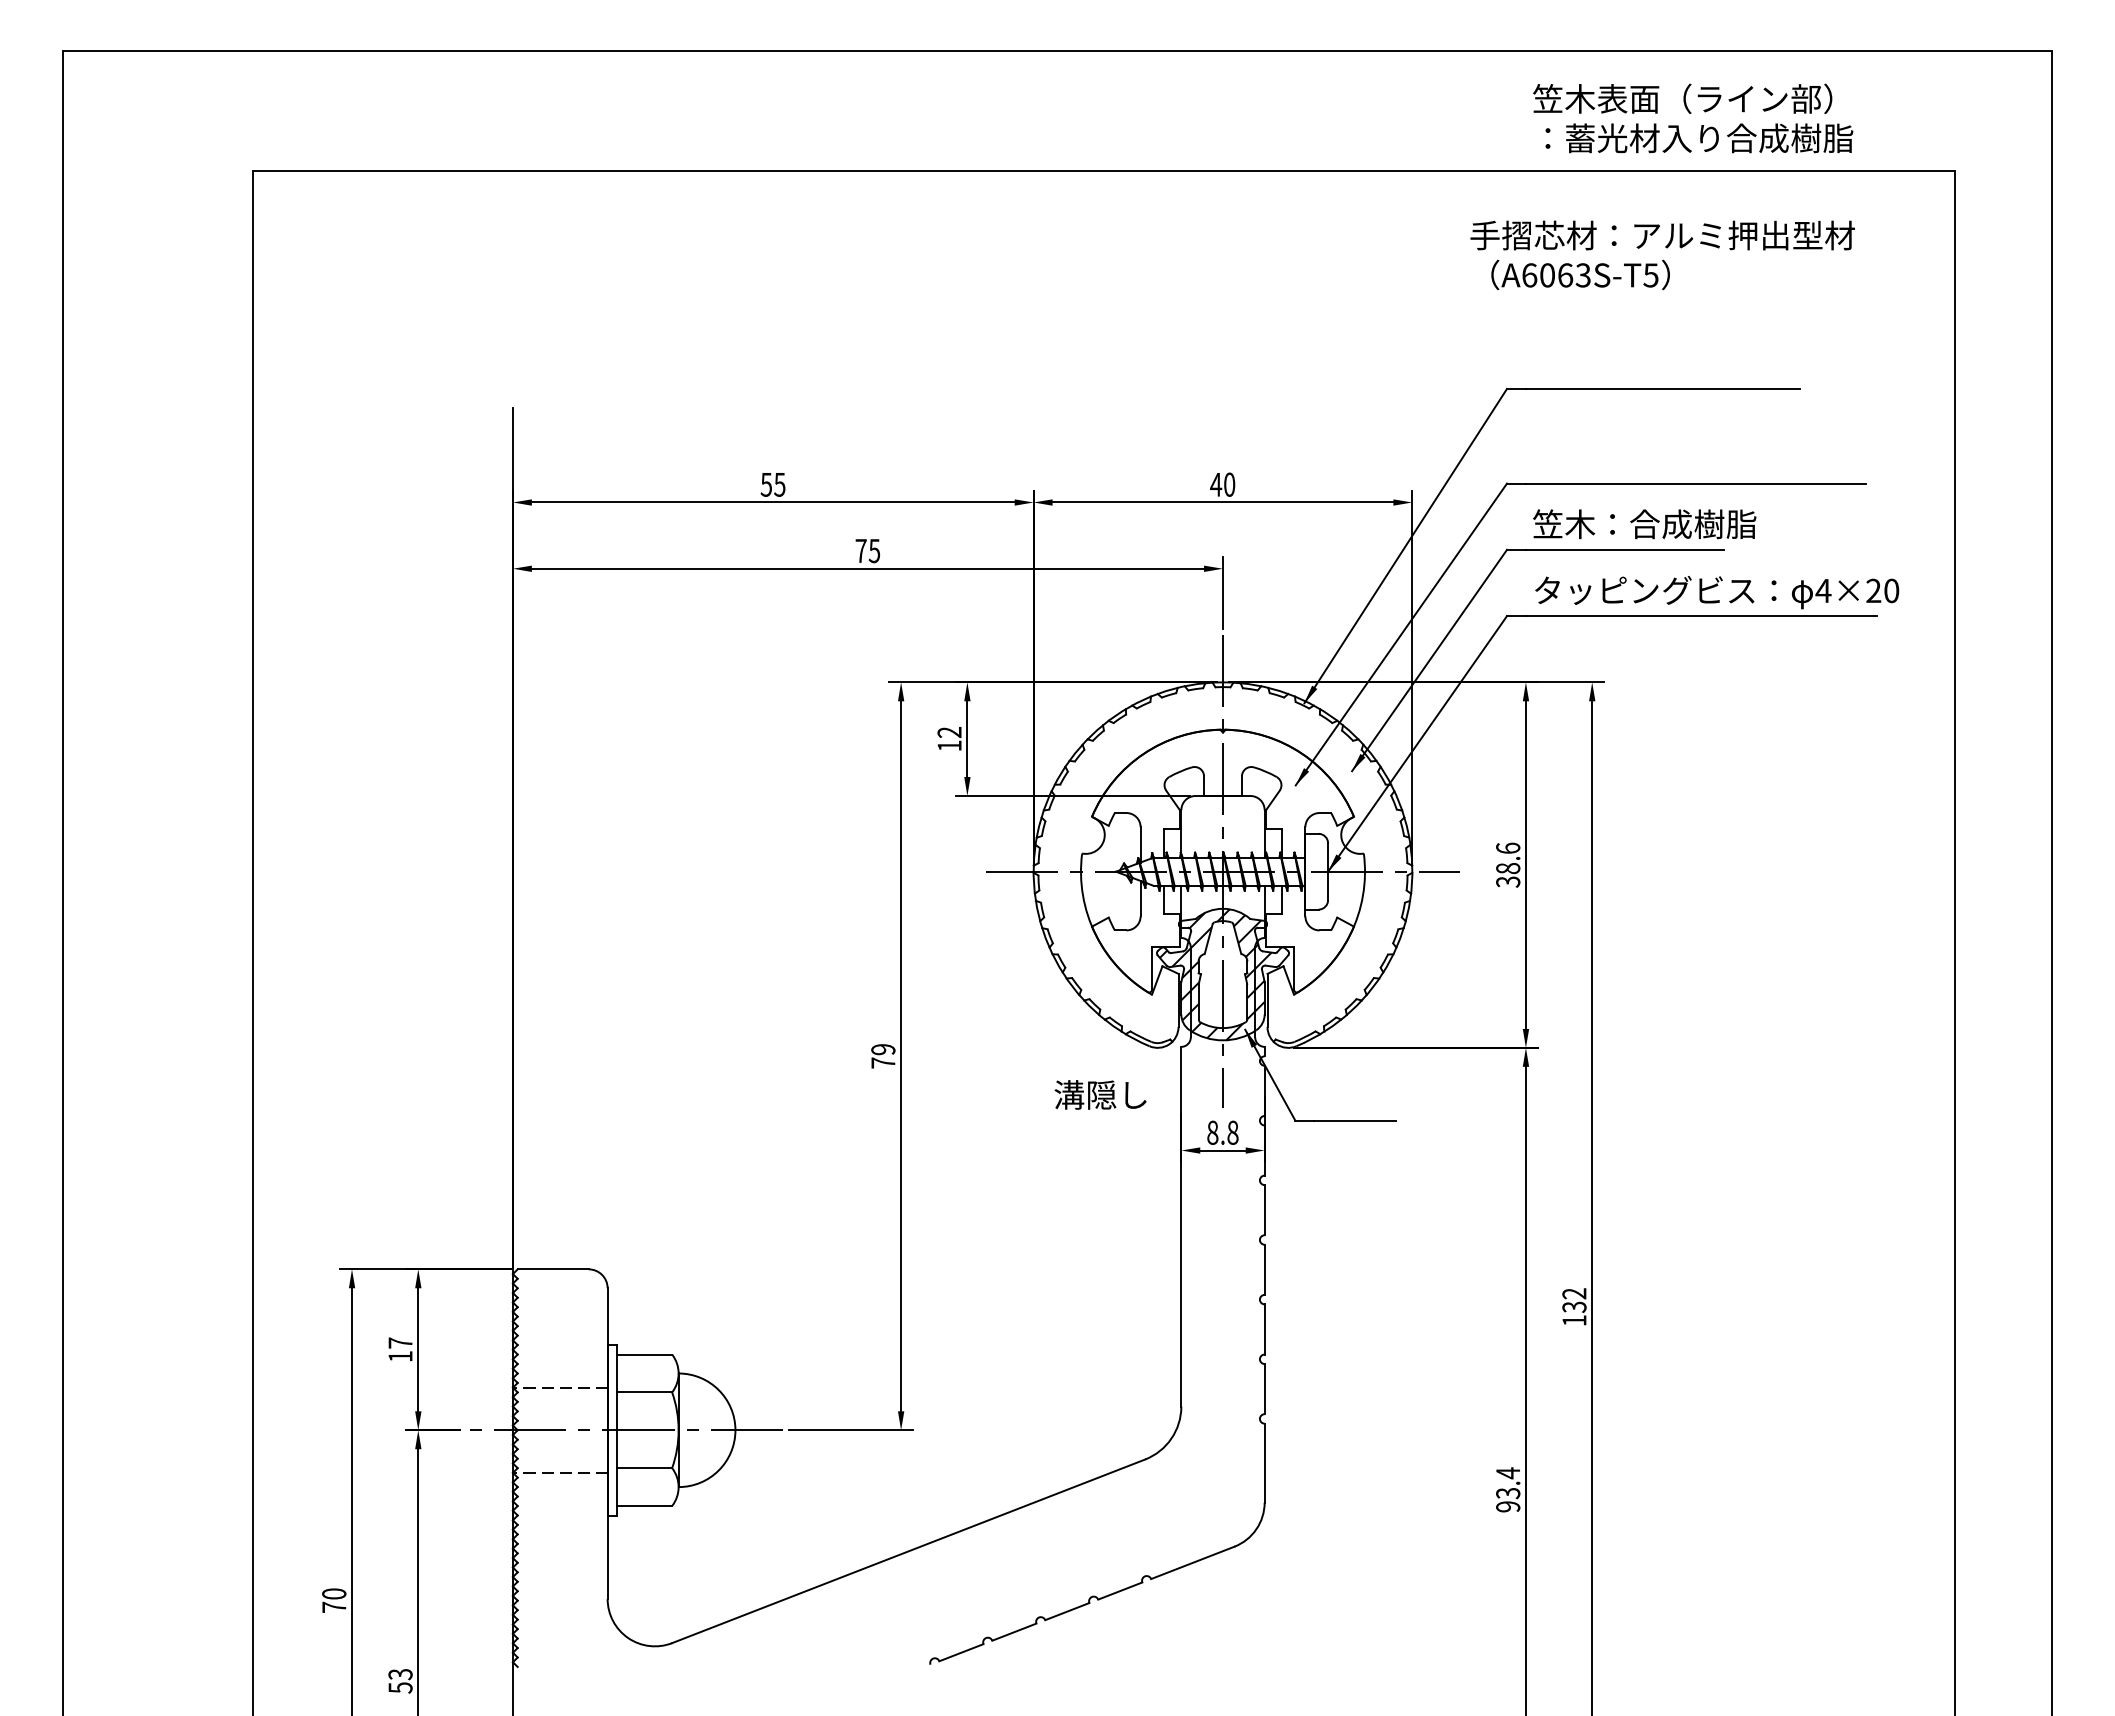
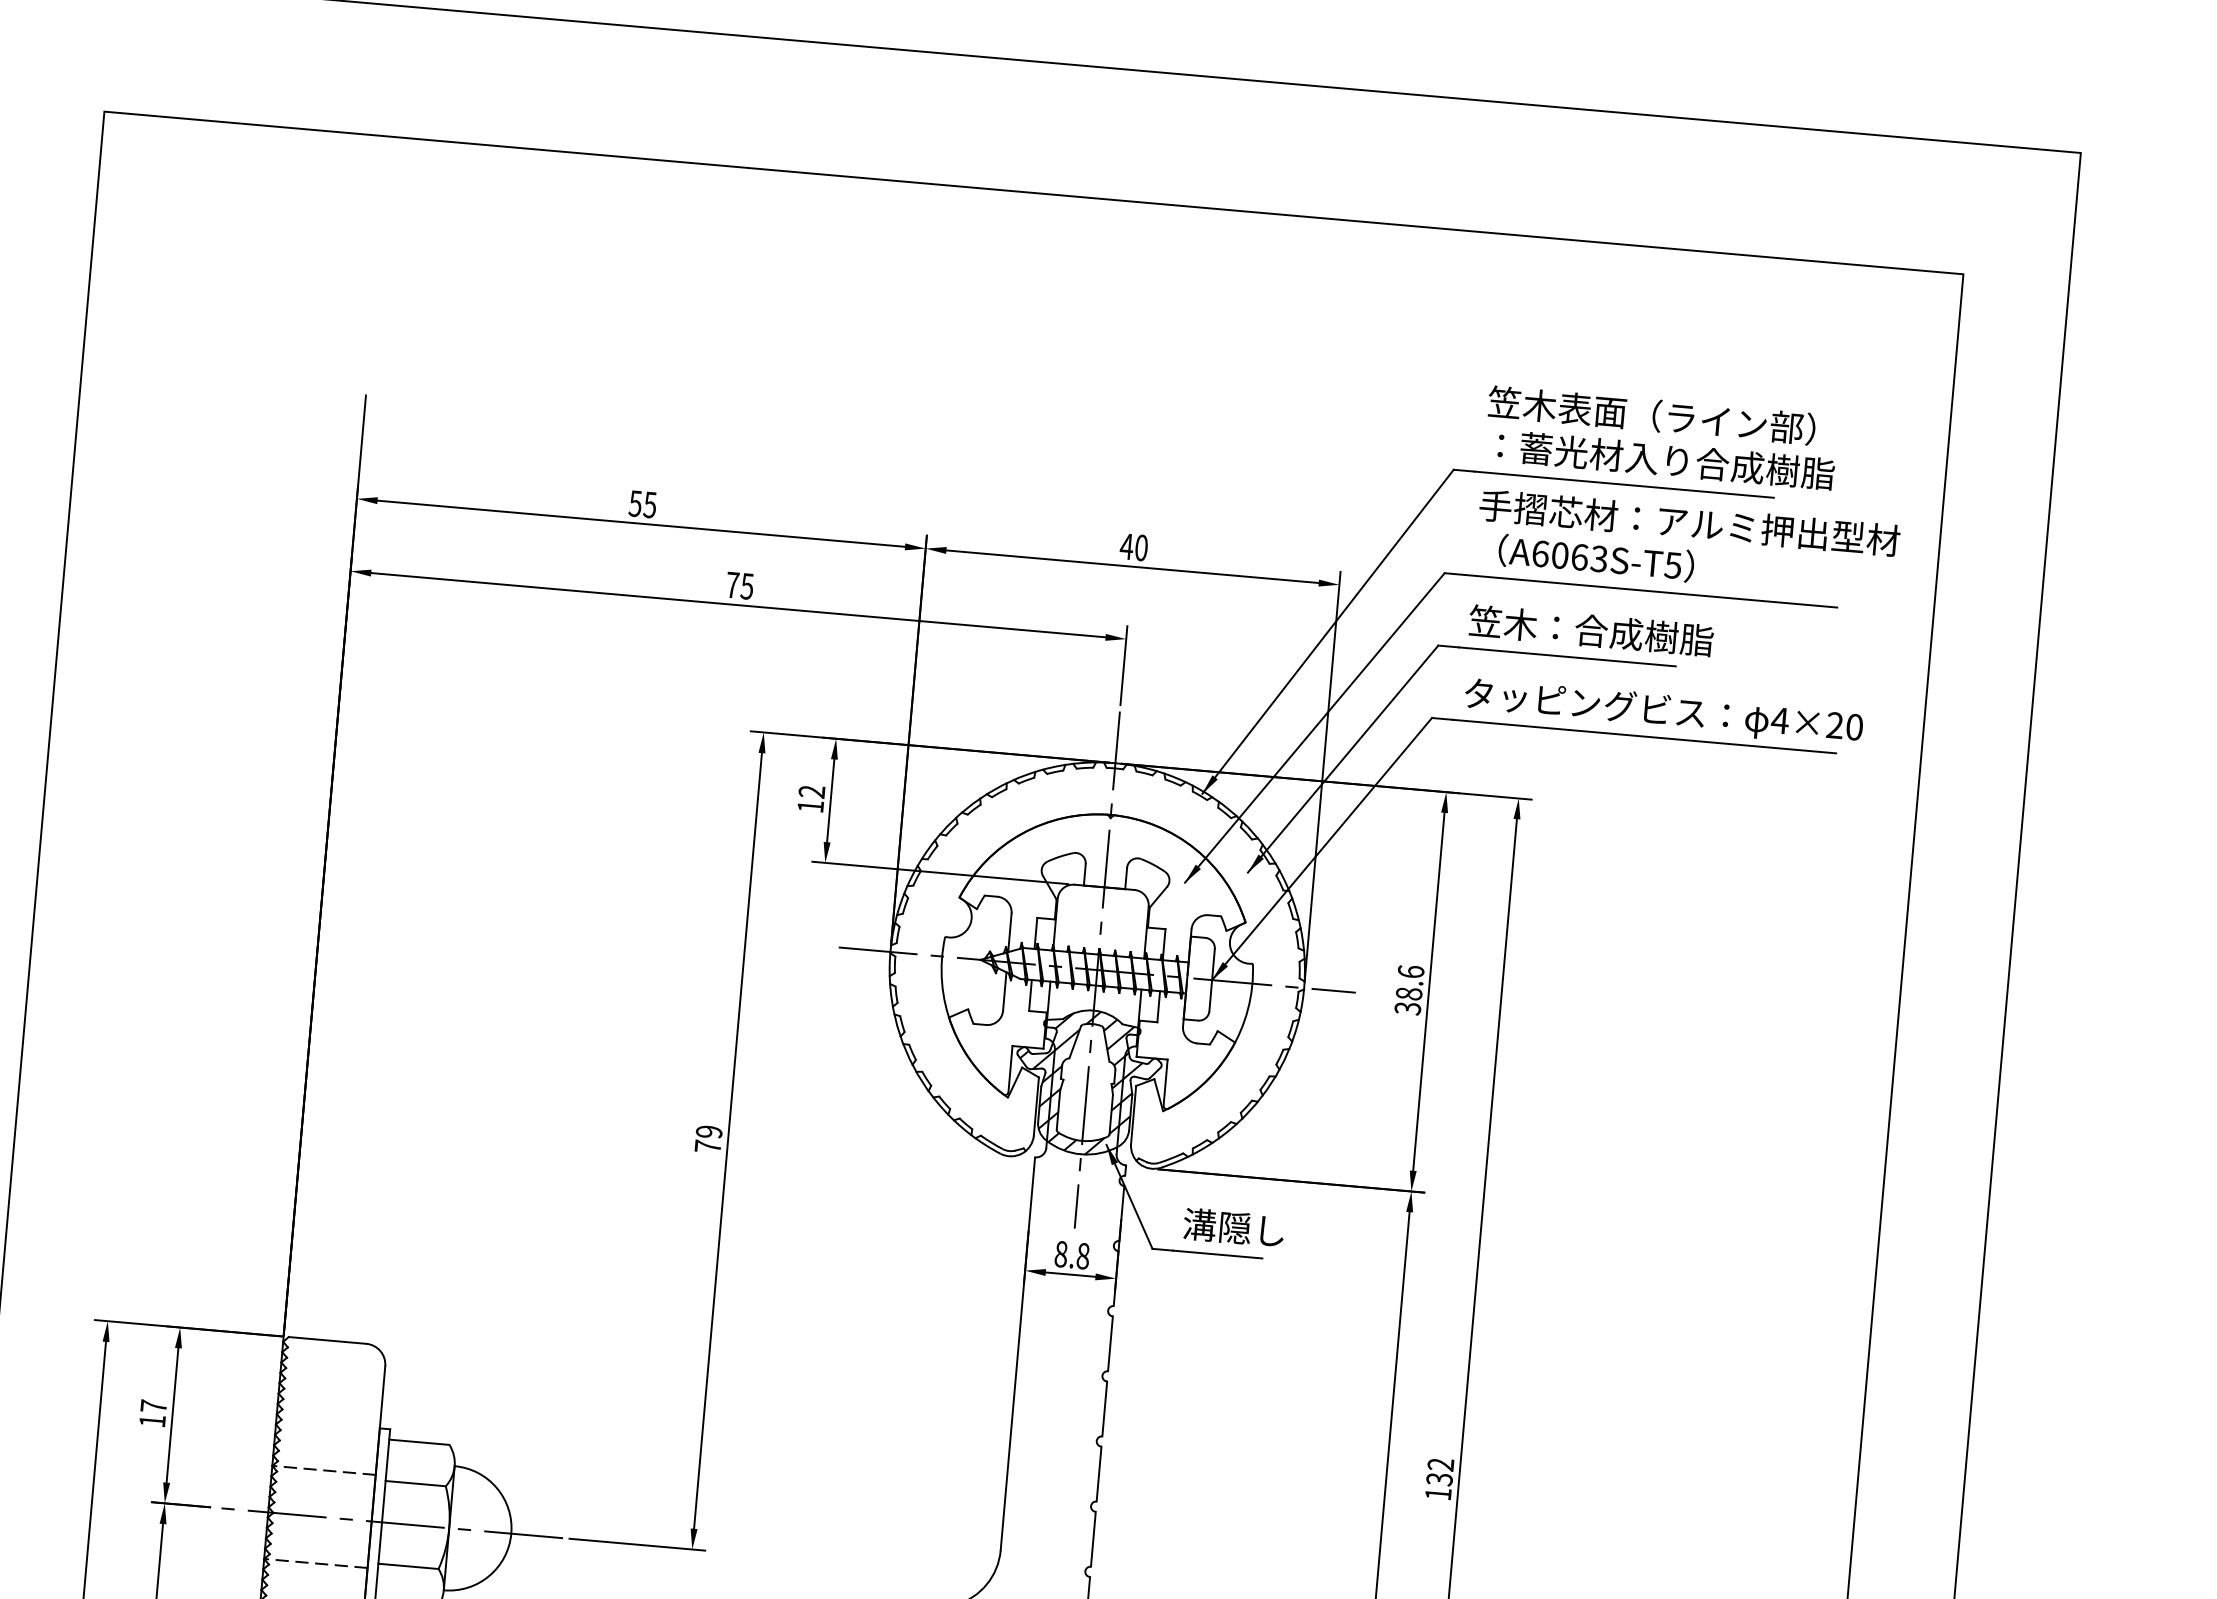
text: (1693, 118) -> (1661, 438), moved
text: (1662, 255) -> (1687, 544), moved
text: (1100, 1094) -> (1233, 1227), moved

